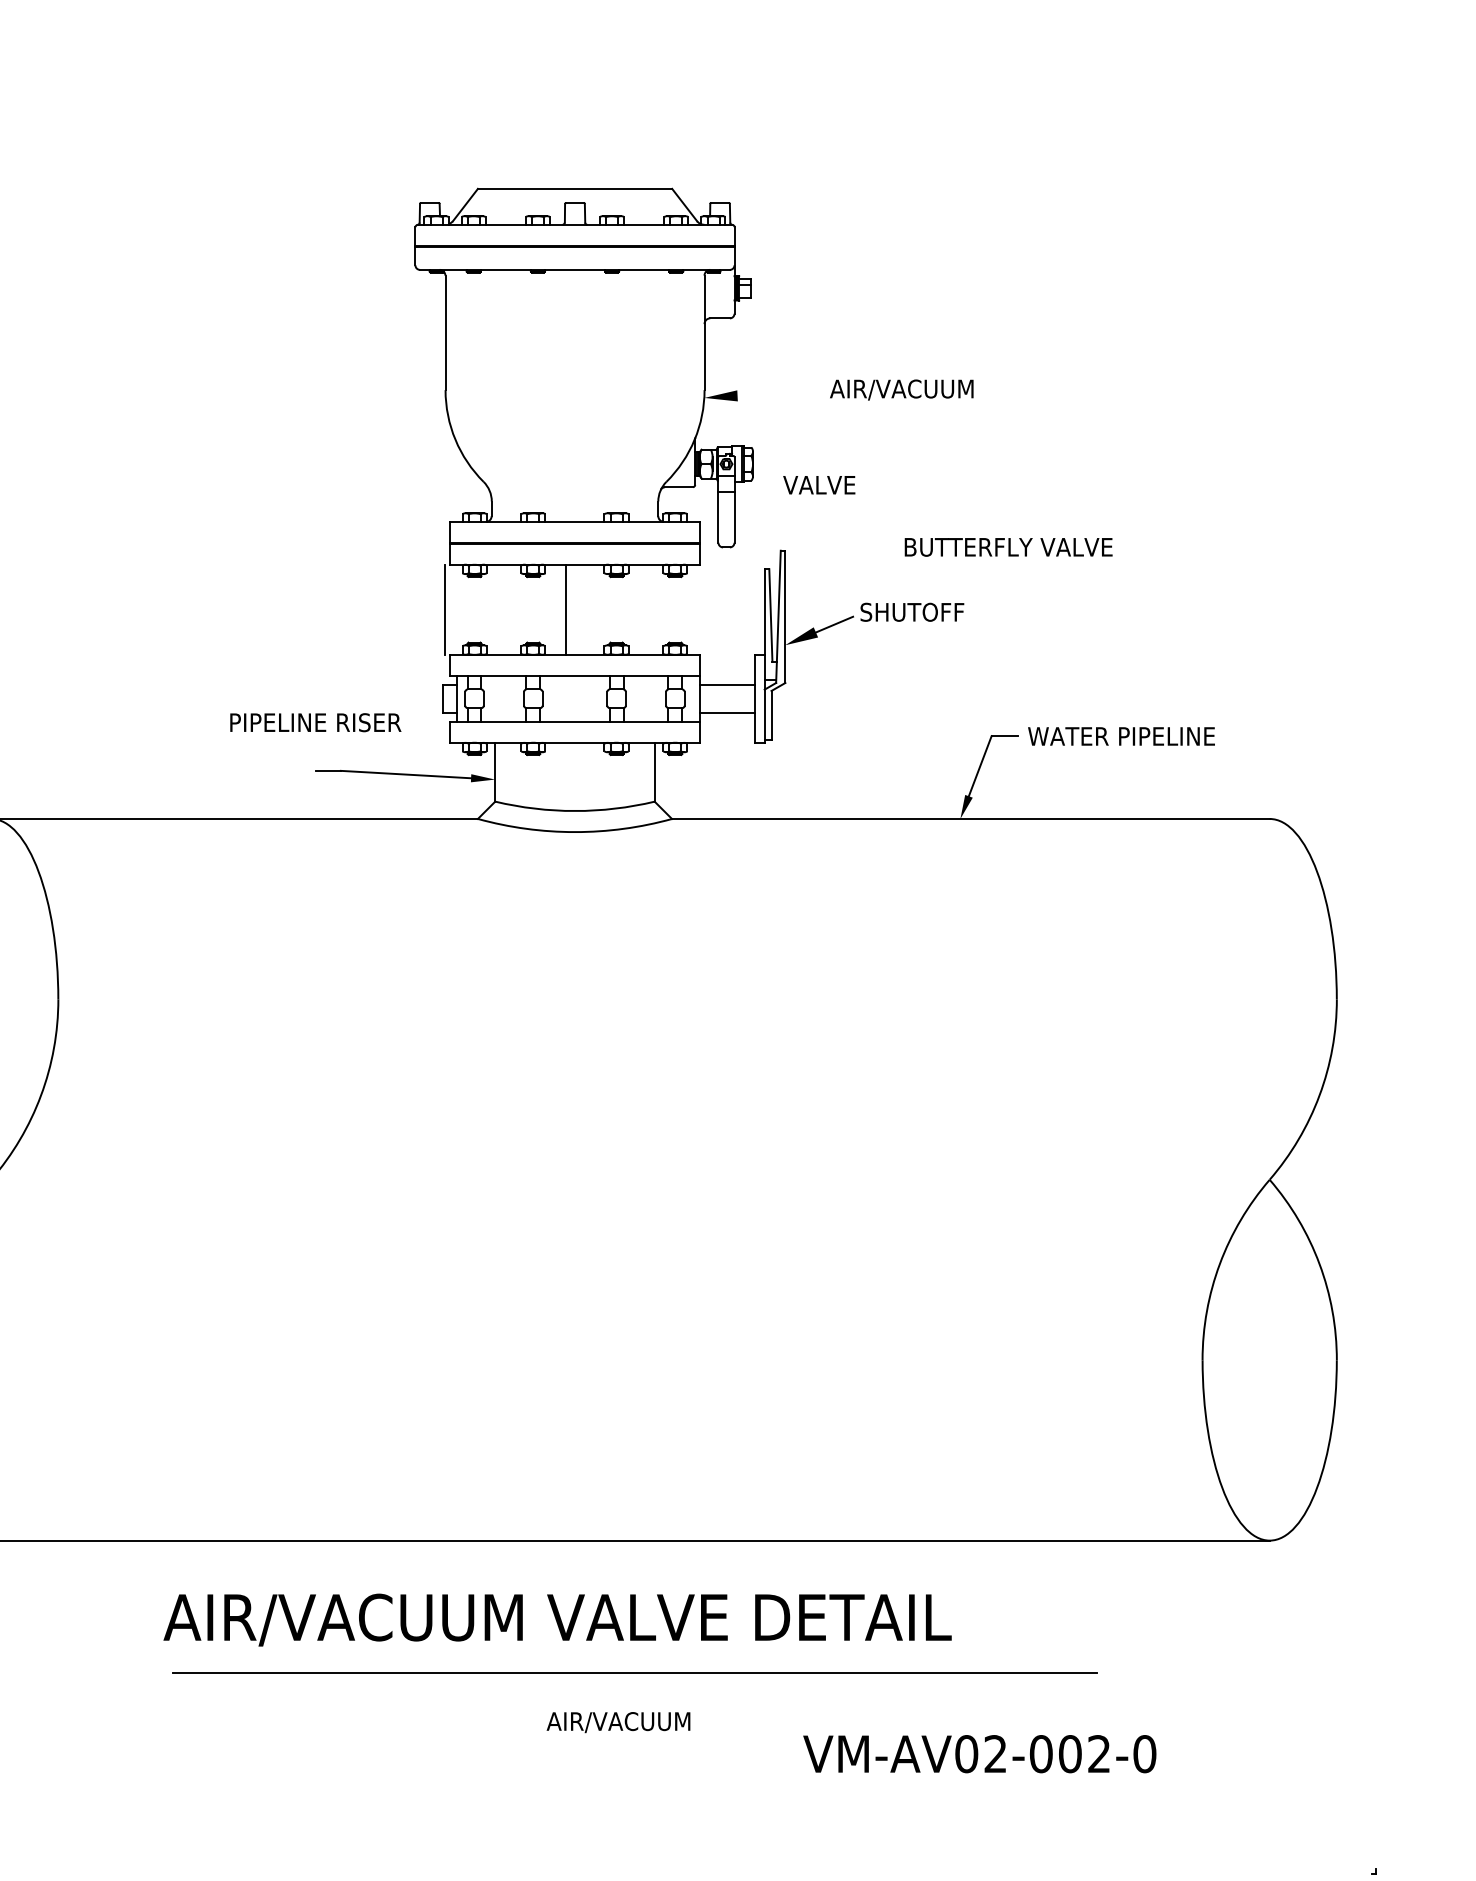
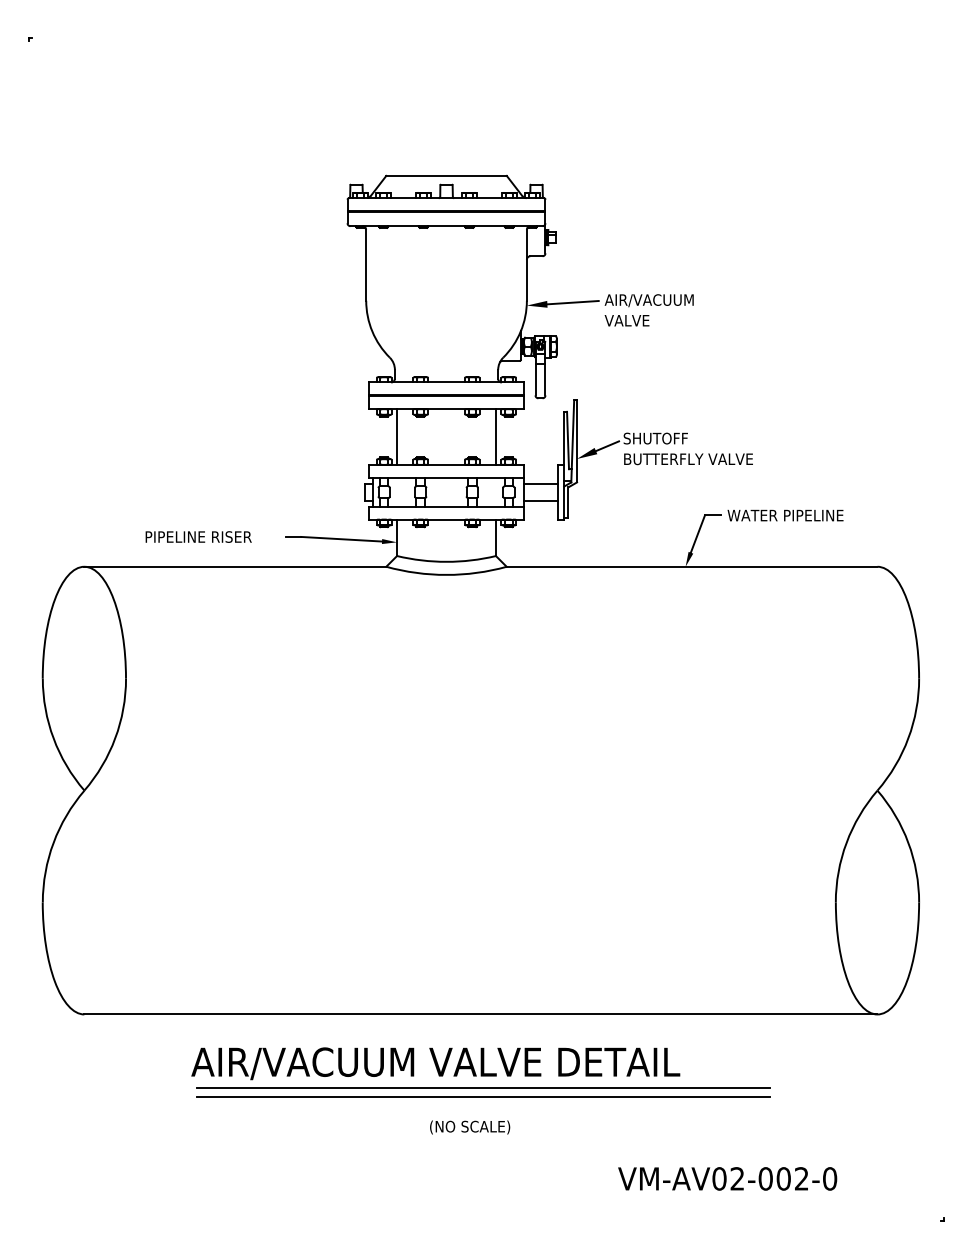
line: (778, 392) -> (572, 302), added
text: (818, 484) -> (626, 320), moved
text: (1008, 547) -> (688, 459), moved
line: (444, 608) -> (396, 436), moved
line: (566, 608) -> (496, 436), moved
text: (315, 721) -> (198, 536), moved
line: (634, 1658) -> (483, 1087), added
text: (618, 1722) -> (473, 1127), AIR/VACUUM -> (NO SCALE)
text: (979, 1753) -> (727, 1178), moved

